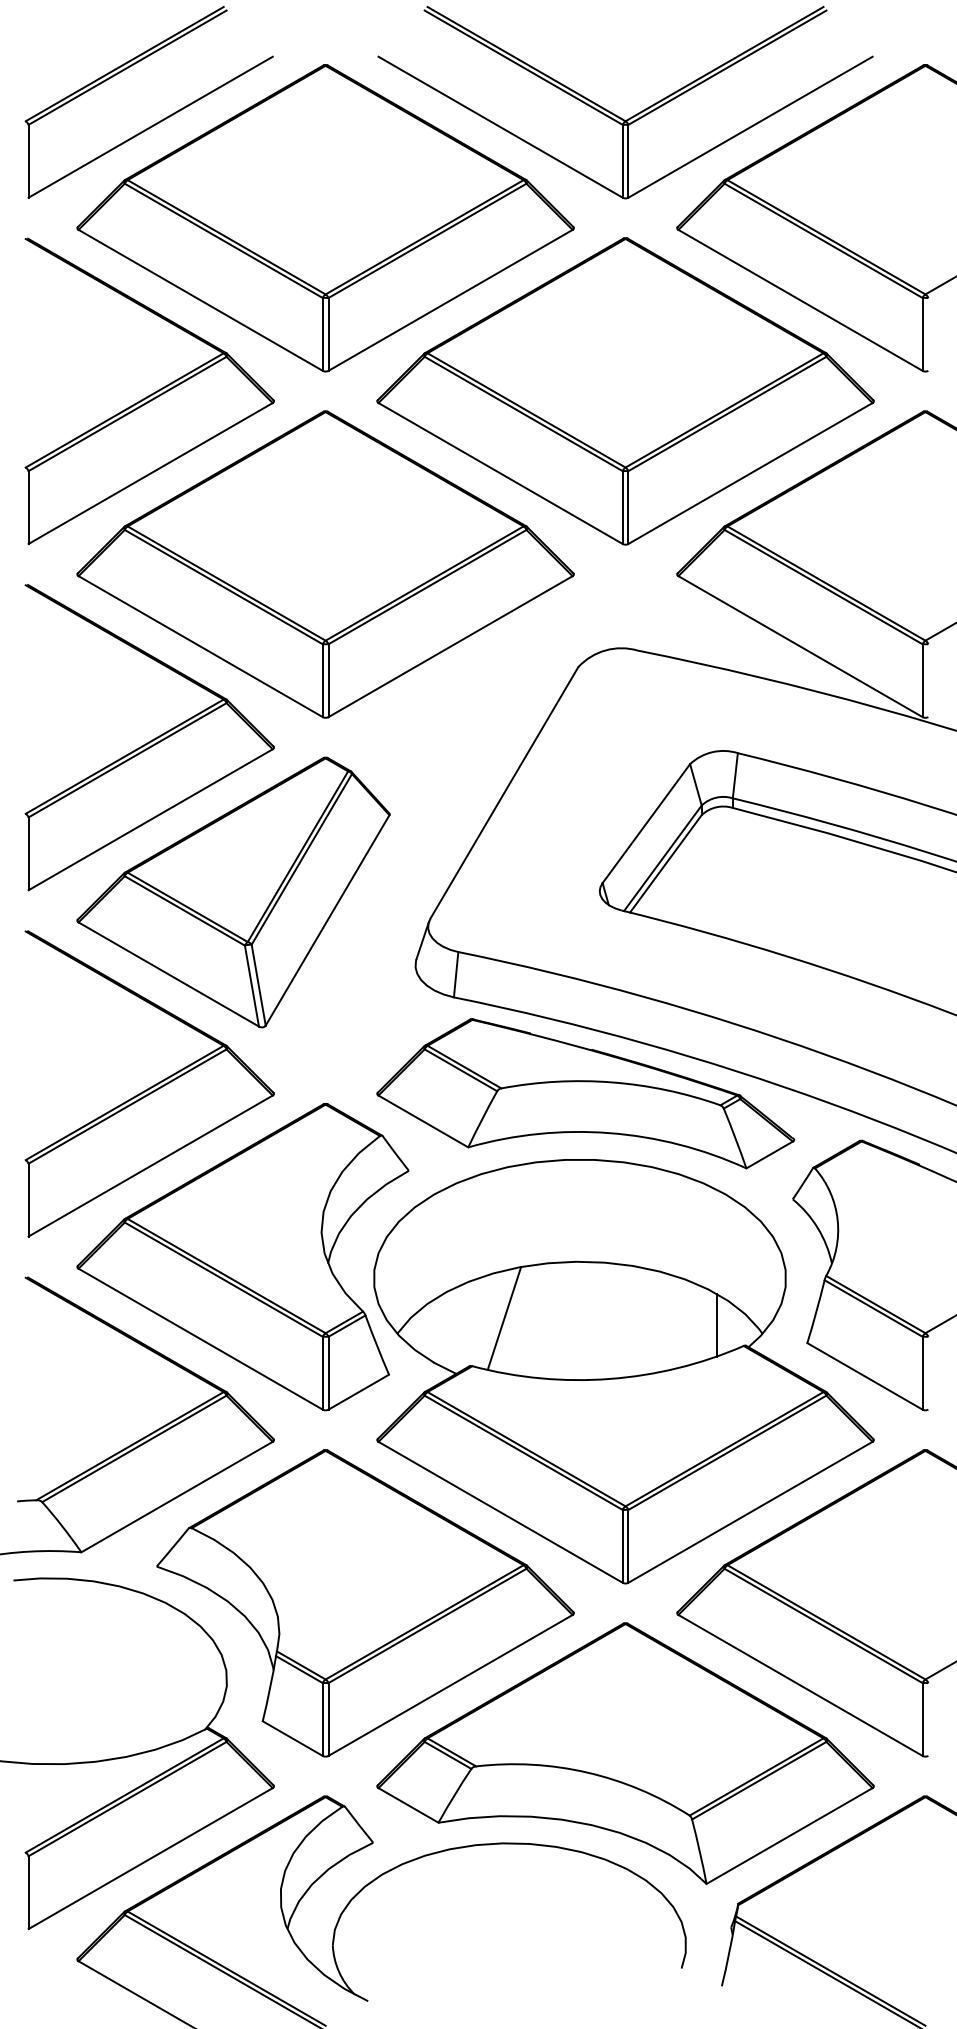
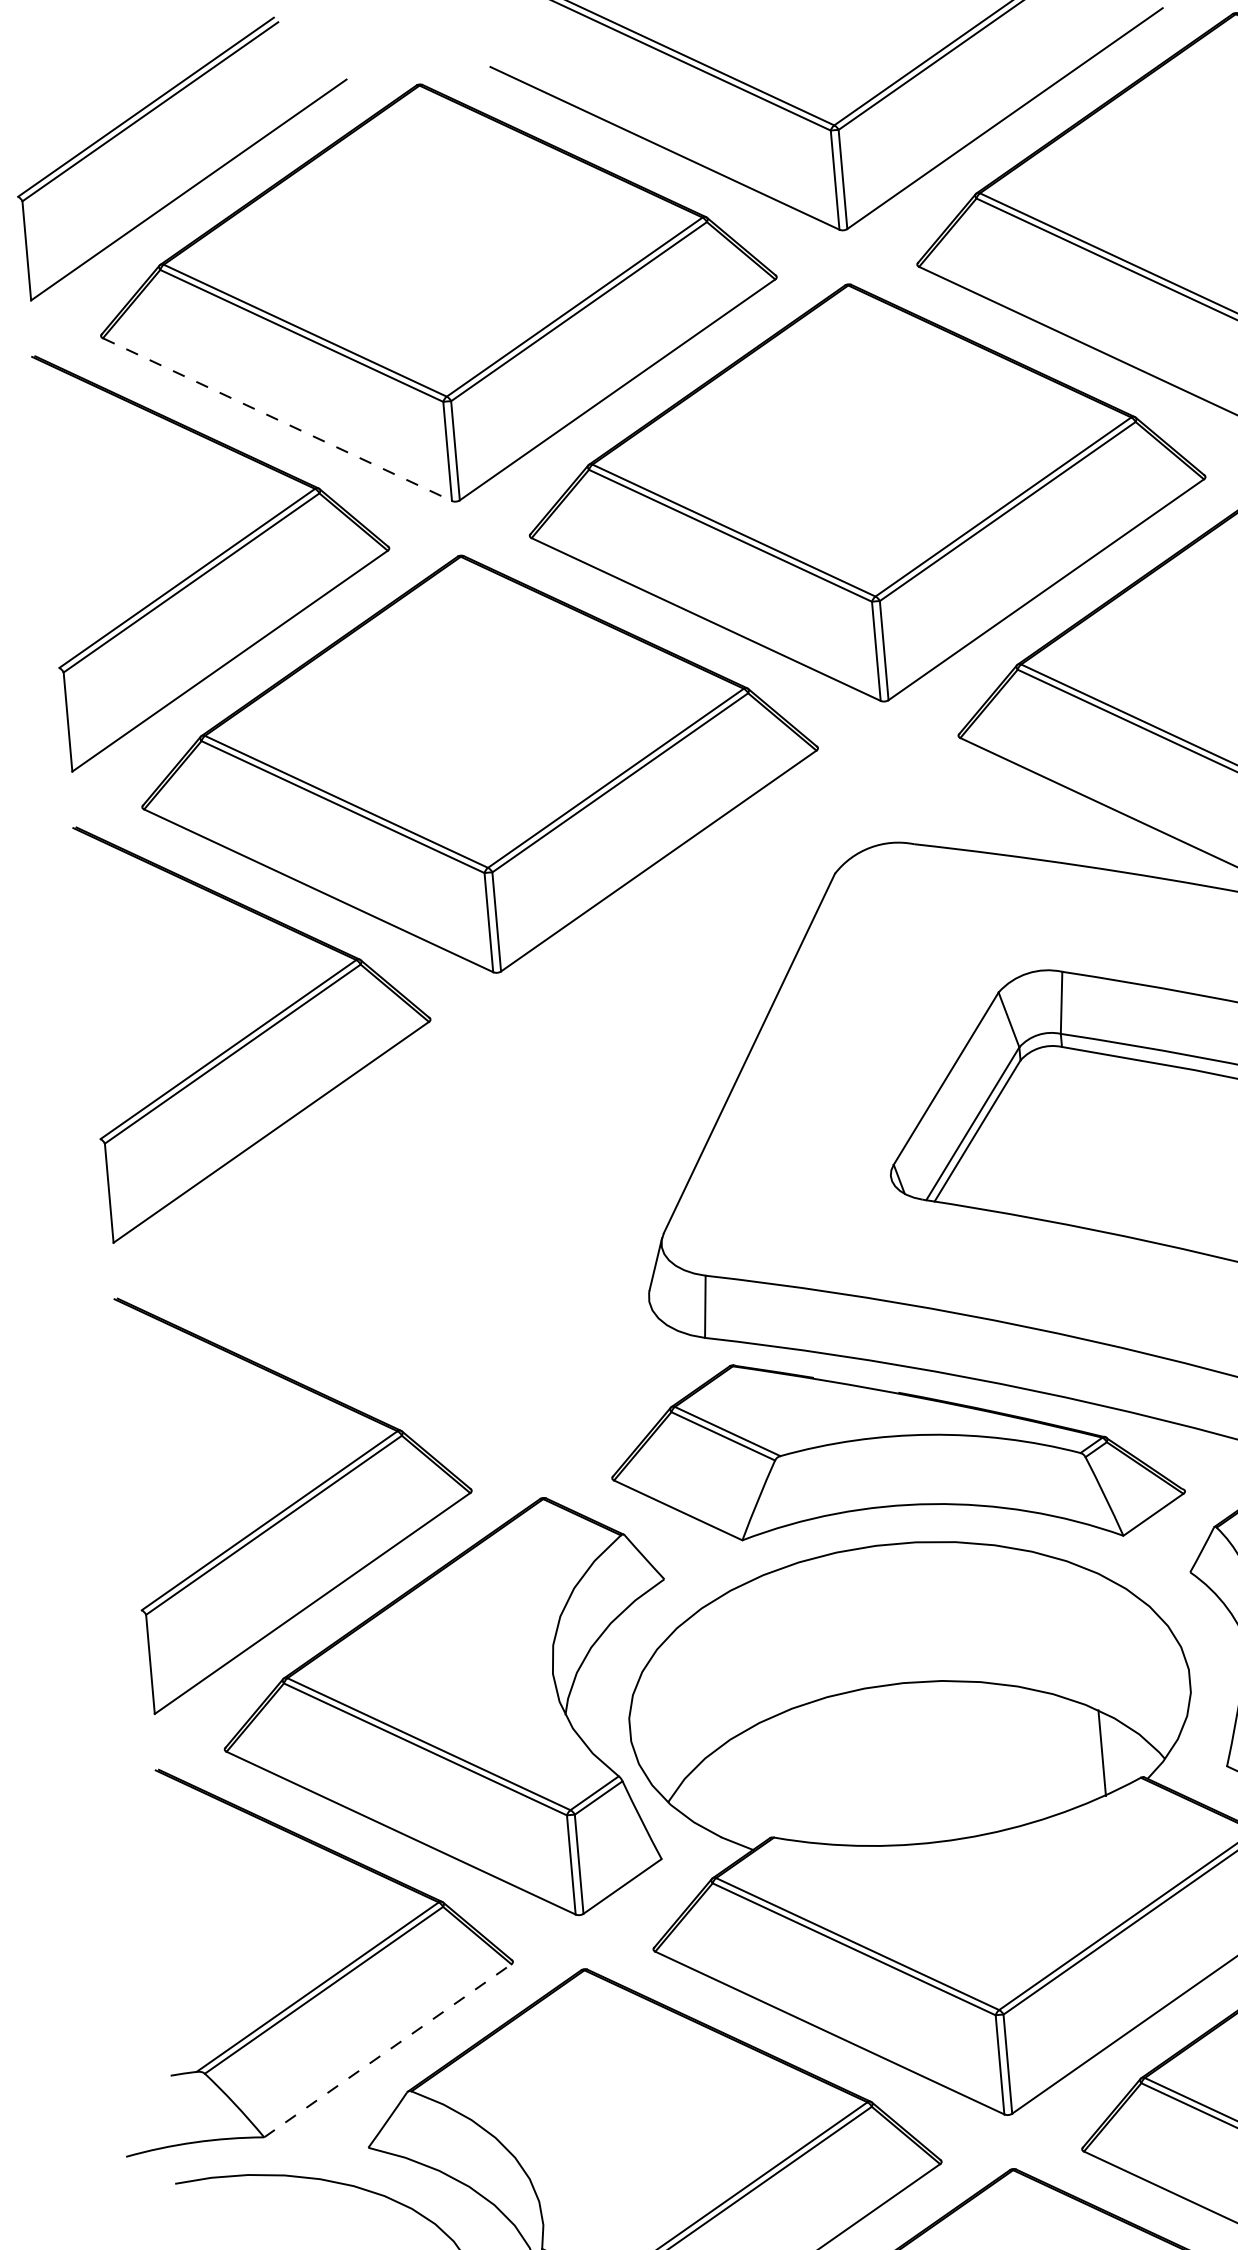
line: (200, 300) -> (277, 419), solid -> dashed
part: (233, 892) -> (392, 1221), removed
line: (504, 1317) -> (811, 1767), removed
line: (177, 1496) -> (388, 2049), solid -> dashed

